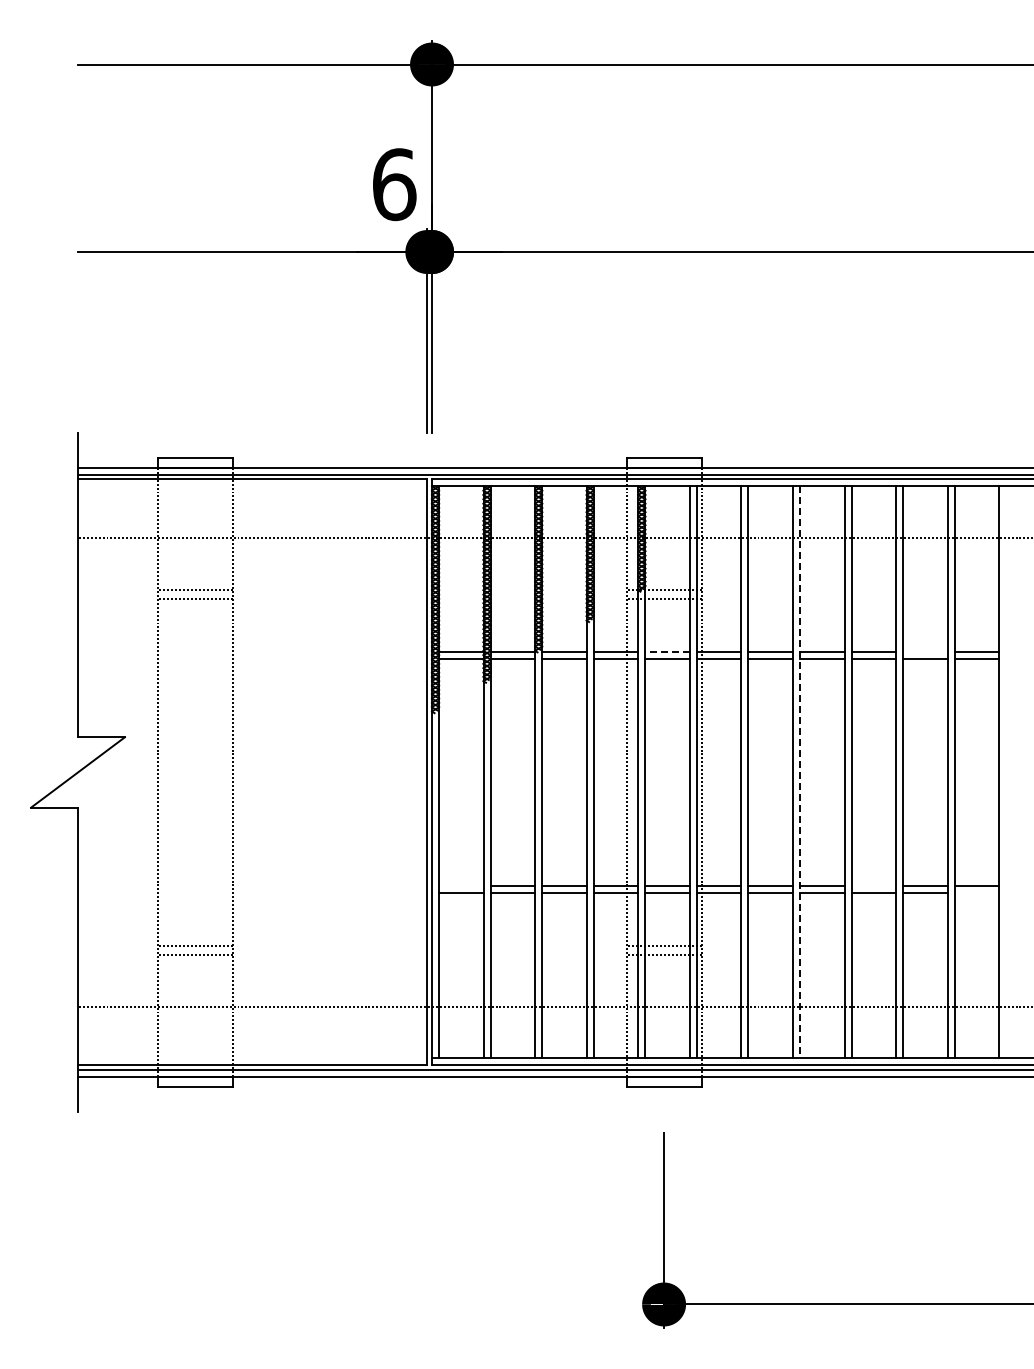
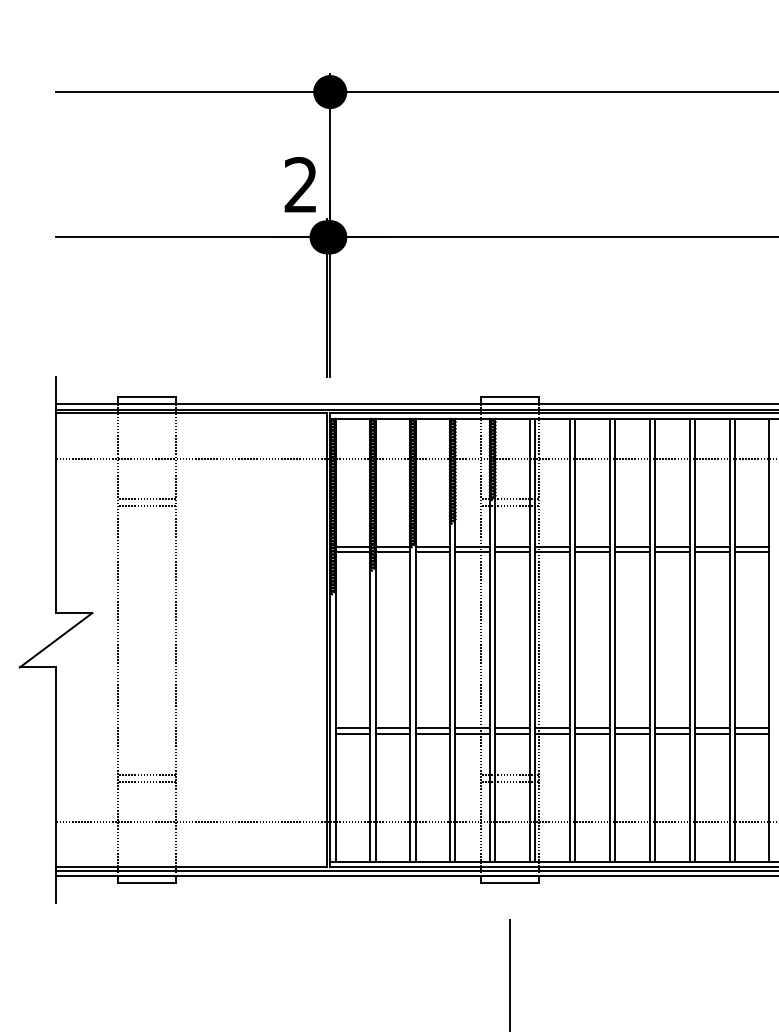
text: (394, 184) -> (301, 185), 6 -> 2
line: (667, 651) -> (512, 546), dashed -> solid
line: (925, 651) -> (712, 546), added
line: (800, 772) -> (615, 640), dashed -> solid
line: (461, 886) -> (353, 728), added
line: (873, 886) -> (672, 728), added
line: (976, 893) -> (751, 733), added

